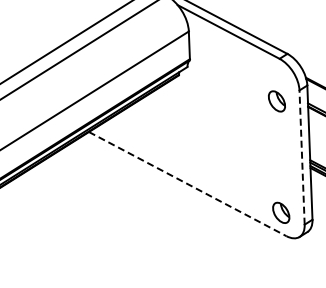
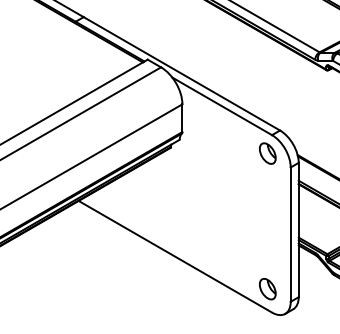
part: (276, 101) -> (267, 153), moved
line: (301, 157) -> (290, 234), dashed -> solid
line: (187, 183) -> (175, 256), dashed -> solid

